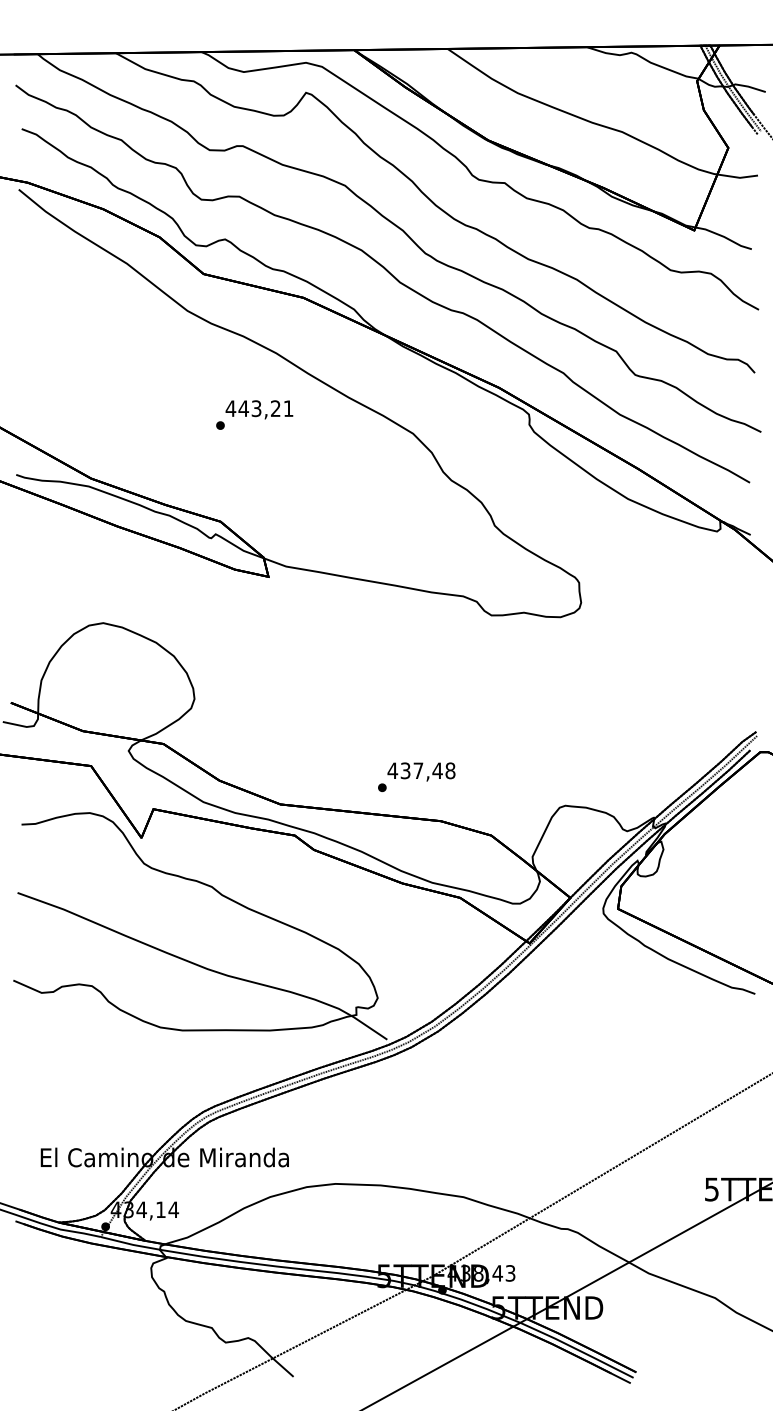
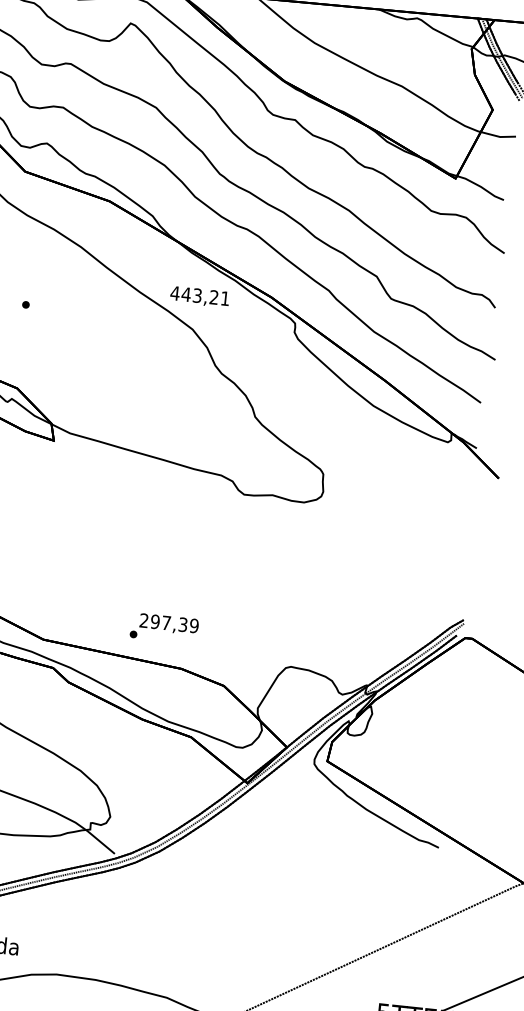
text: (259, 409) -> (199, 296), moved
text: (421, 770) -> (169, 623), 437,48 -> 297,39

